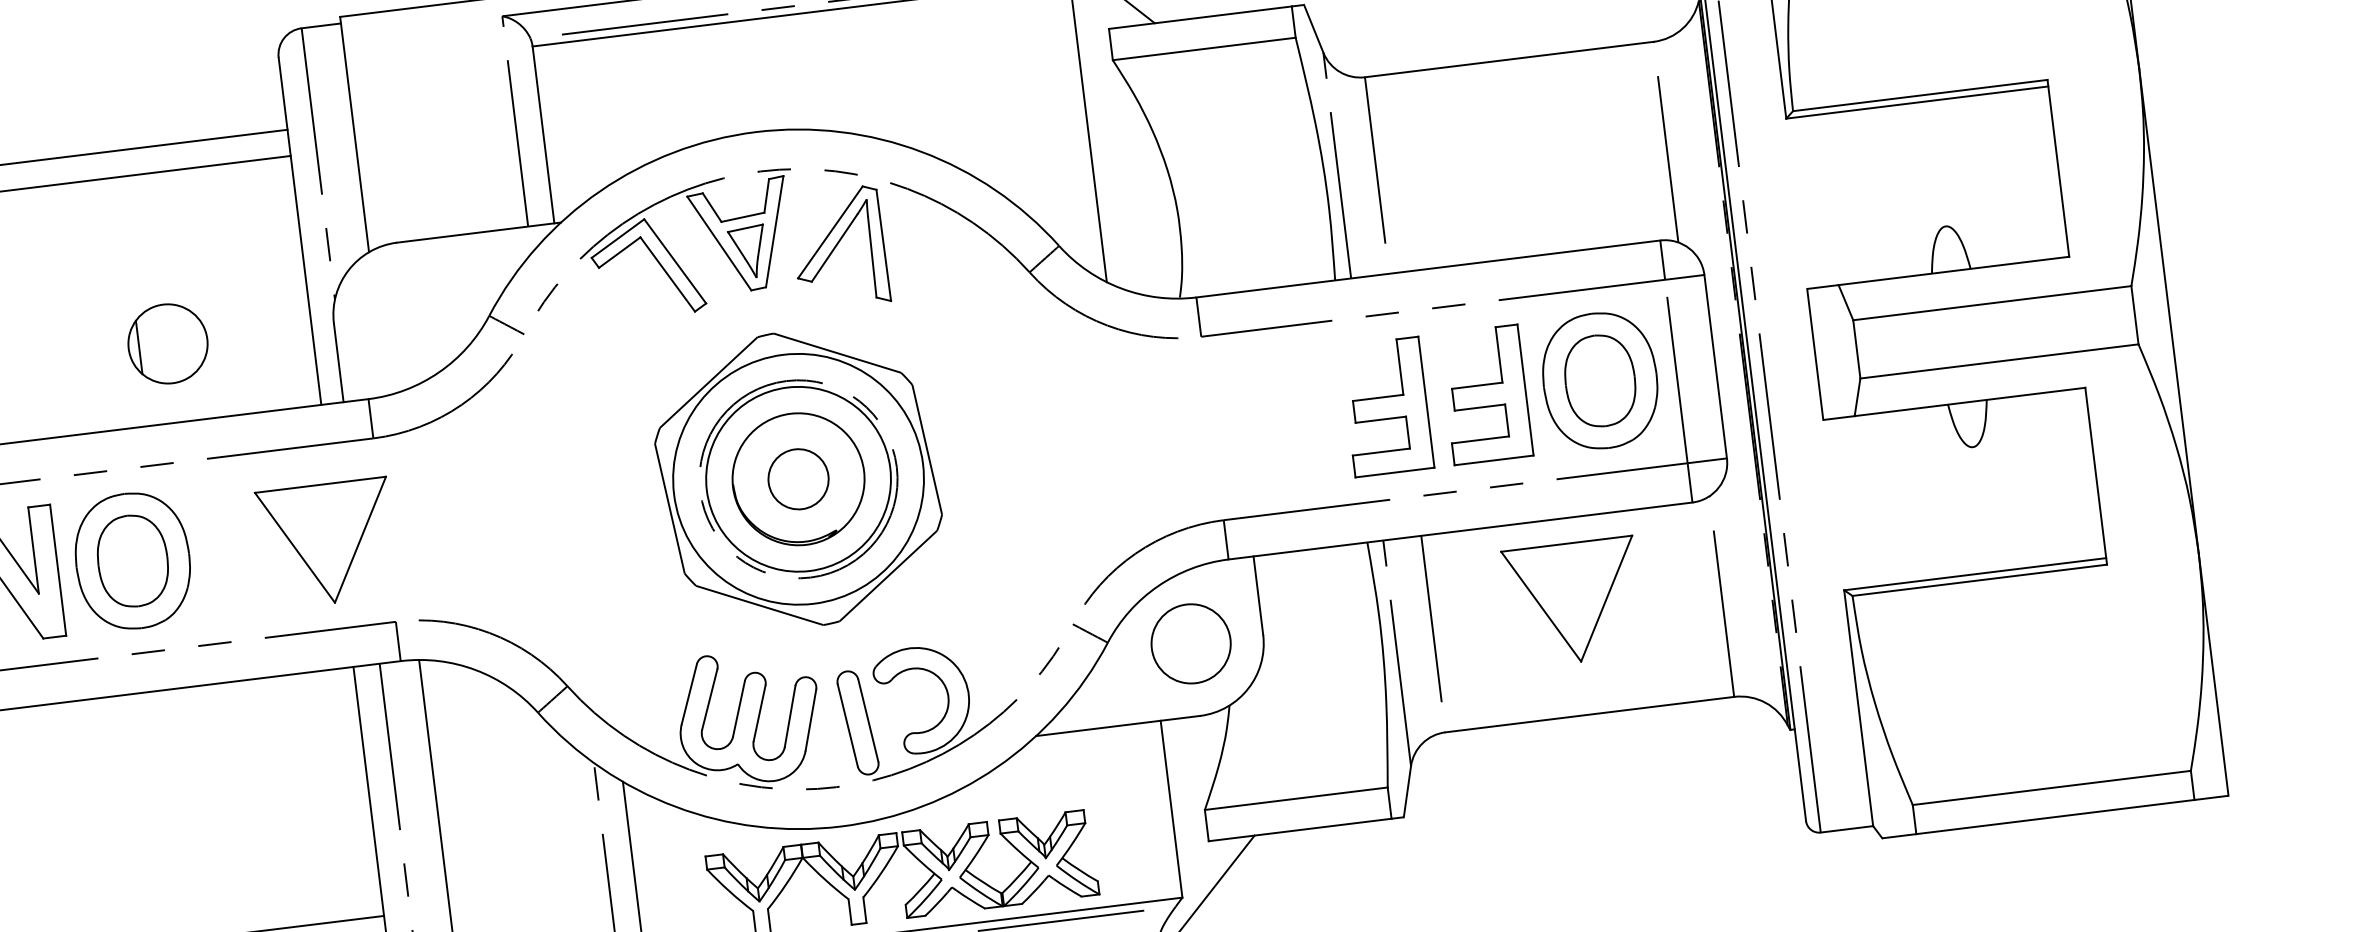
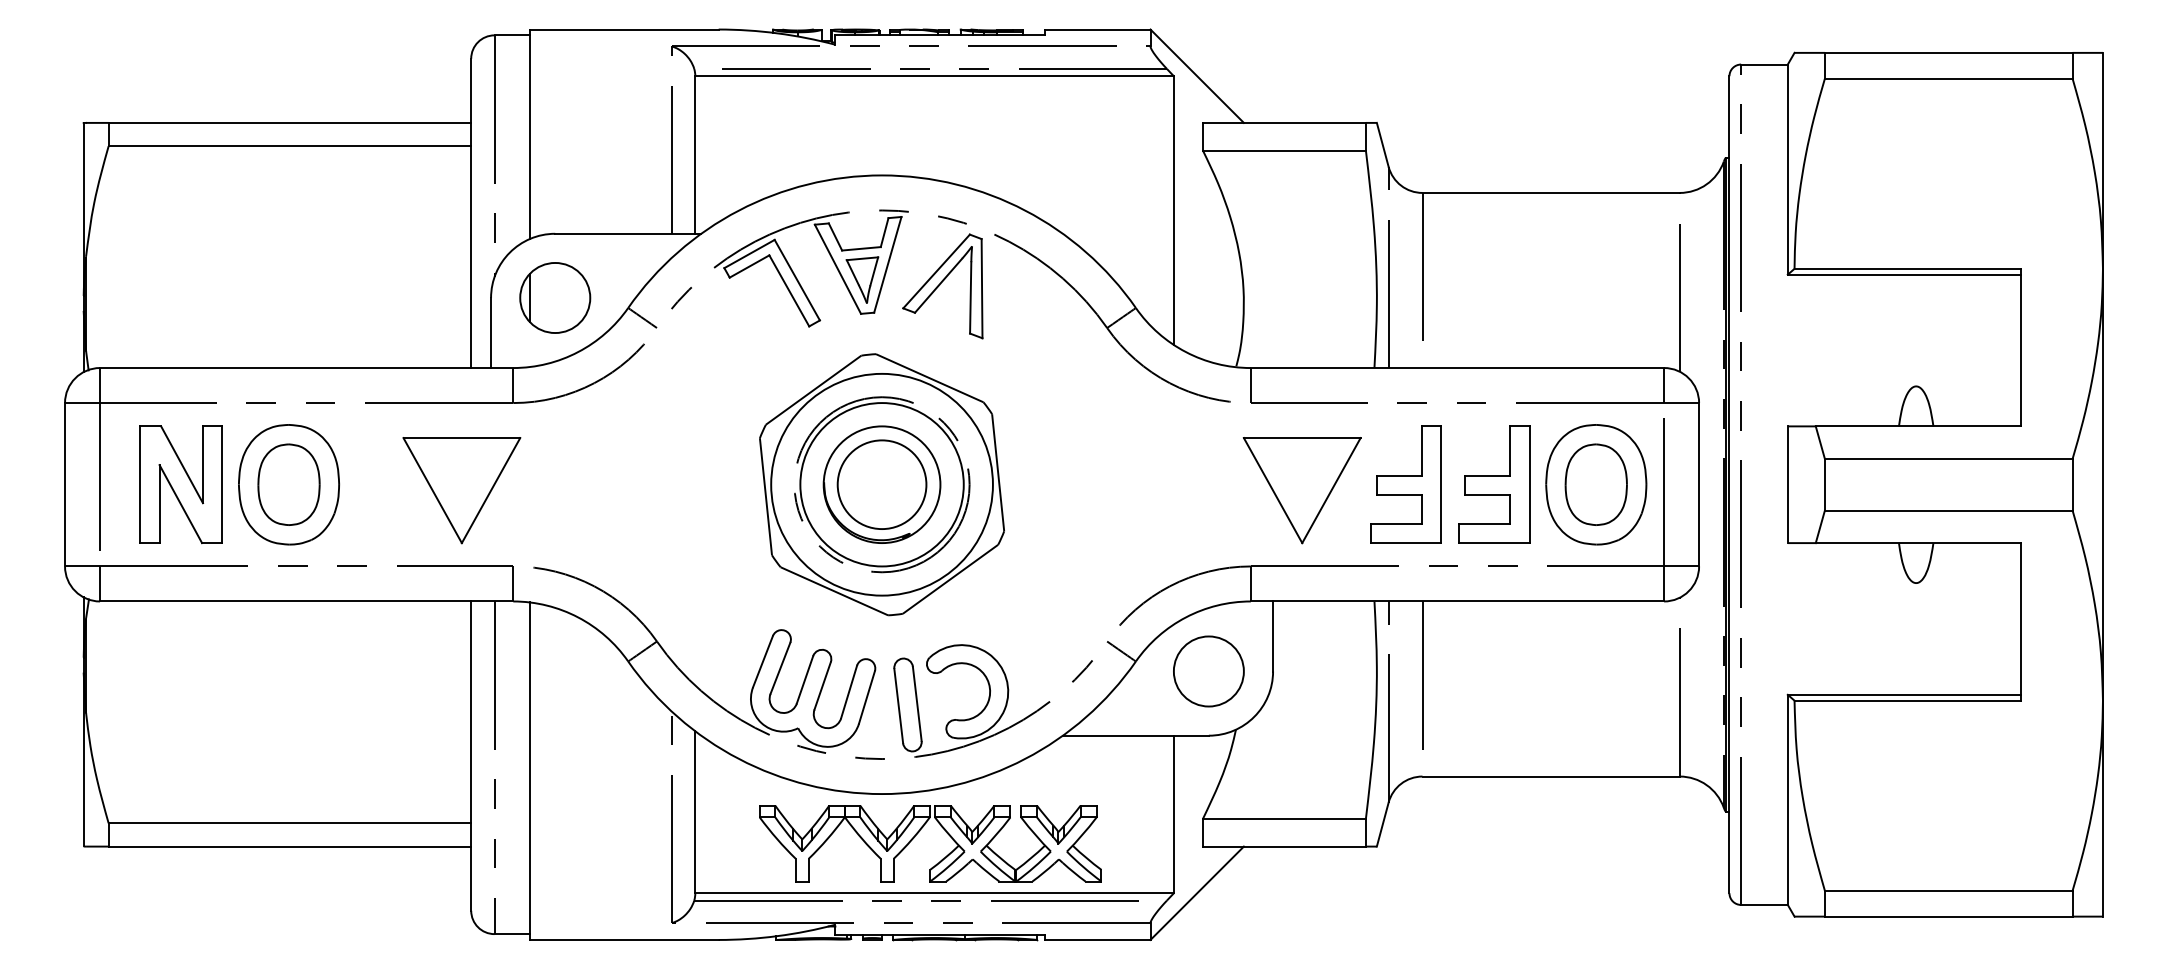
part: (168, 343) -> (555, 297), moved
circle: (797, 479) -> (881, 484), size x1.67
part: (1573, 602) -> (1301, 490), moved

